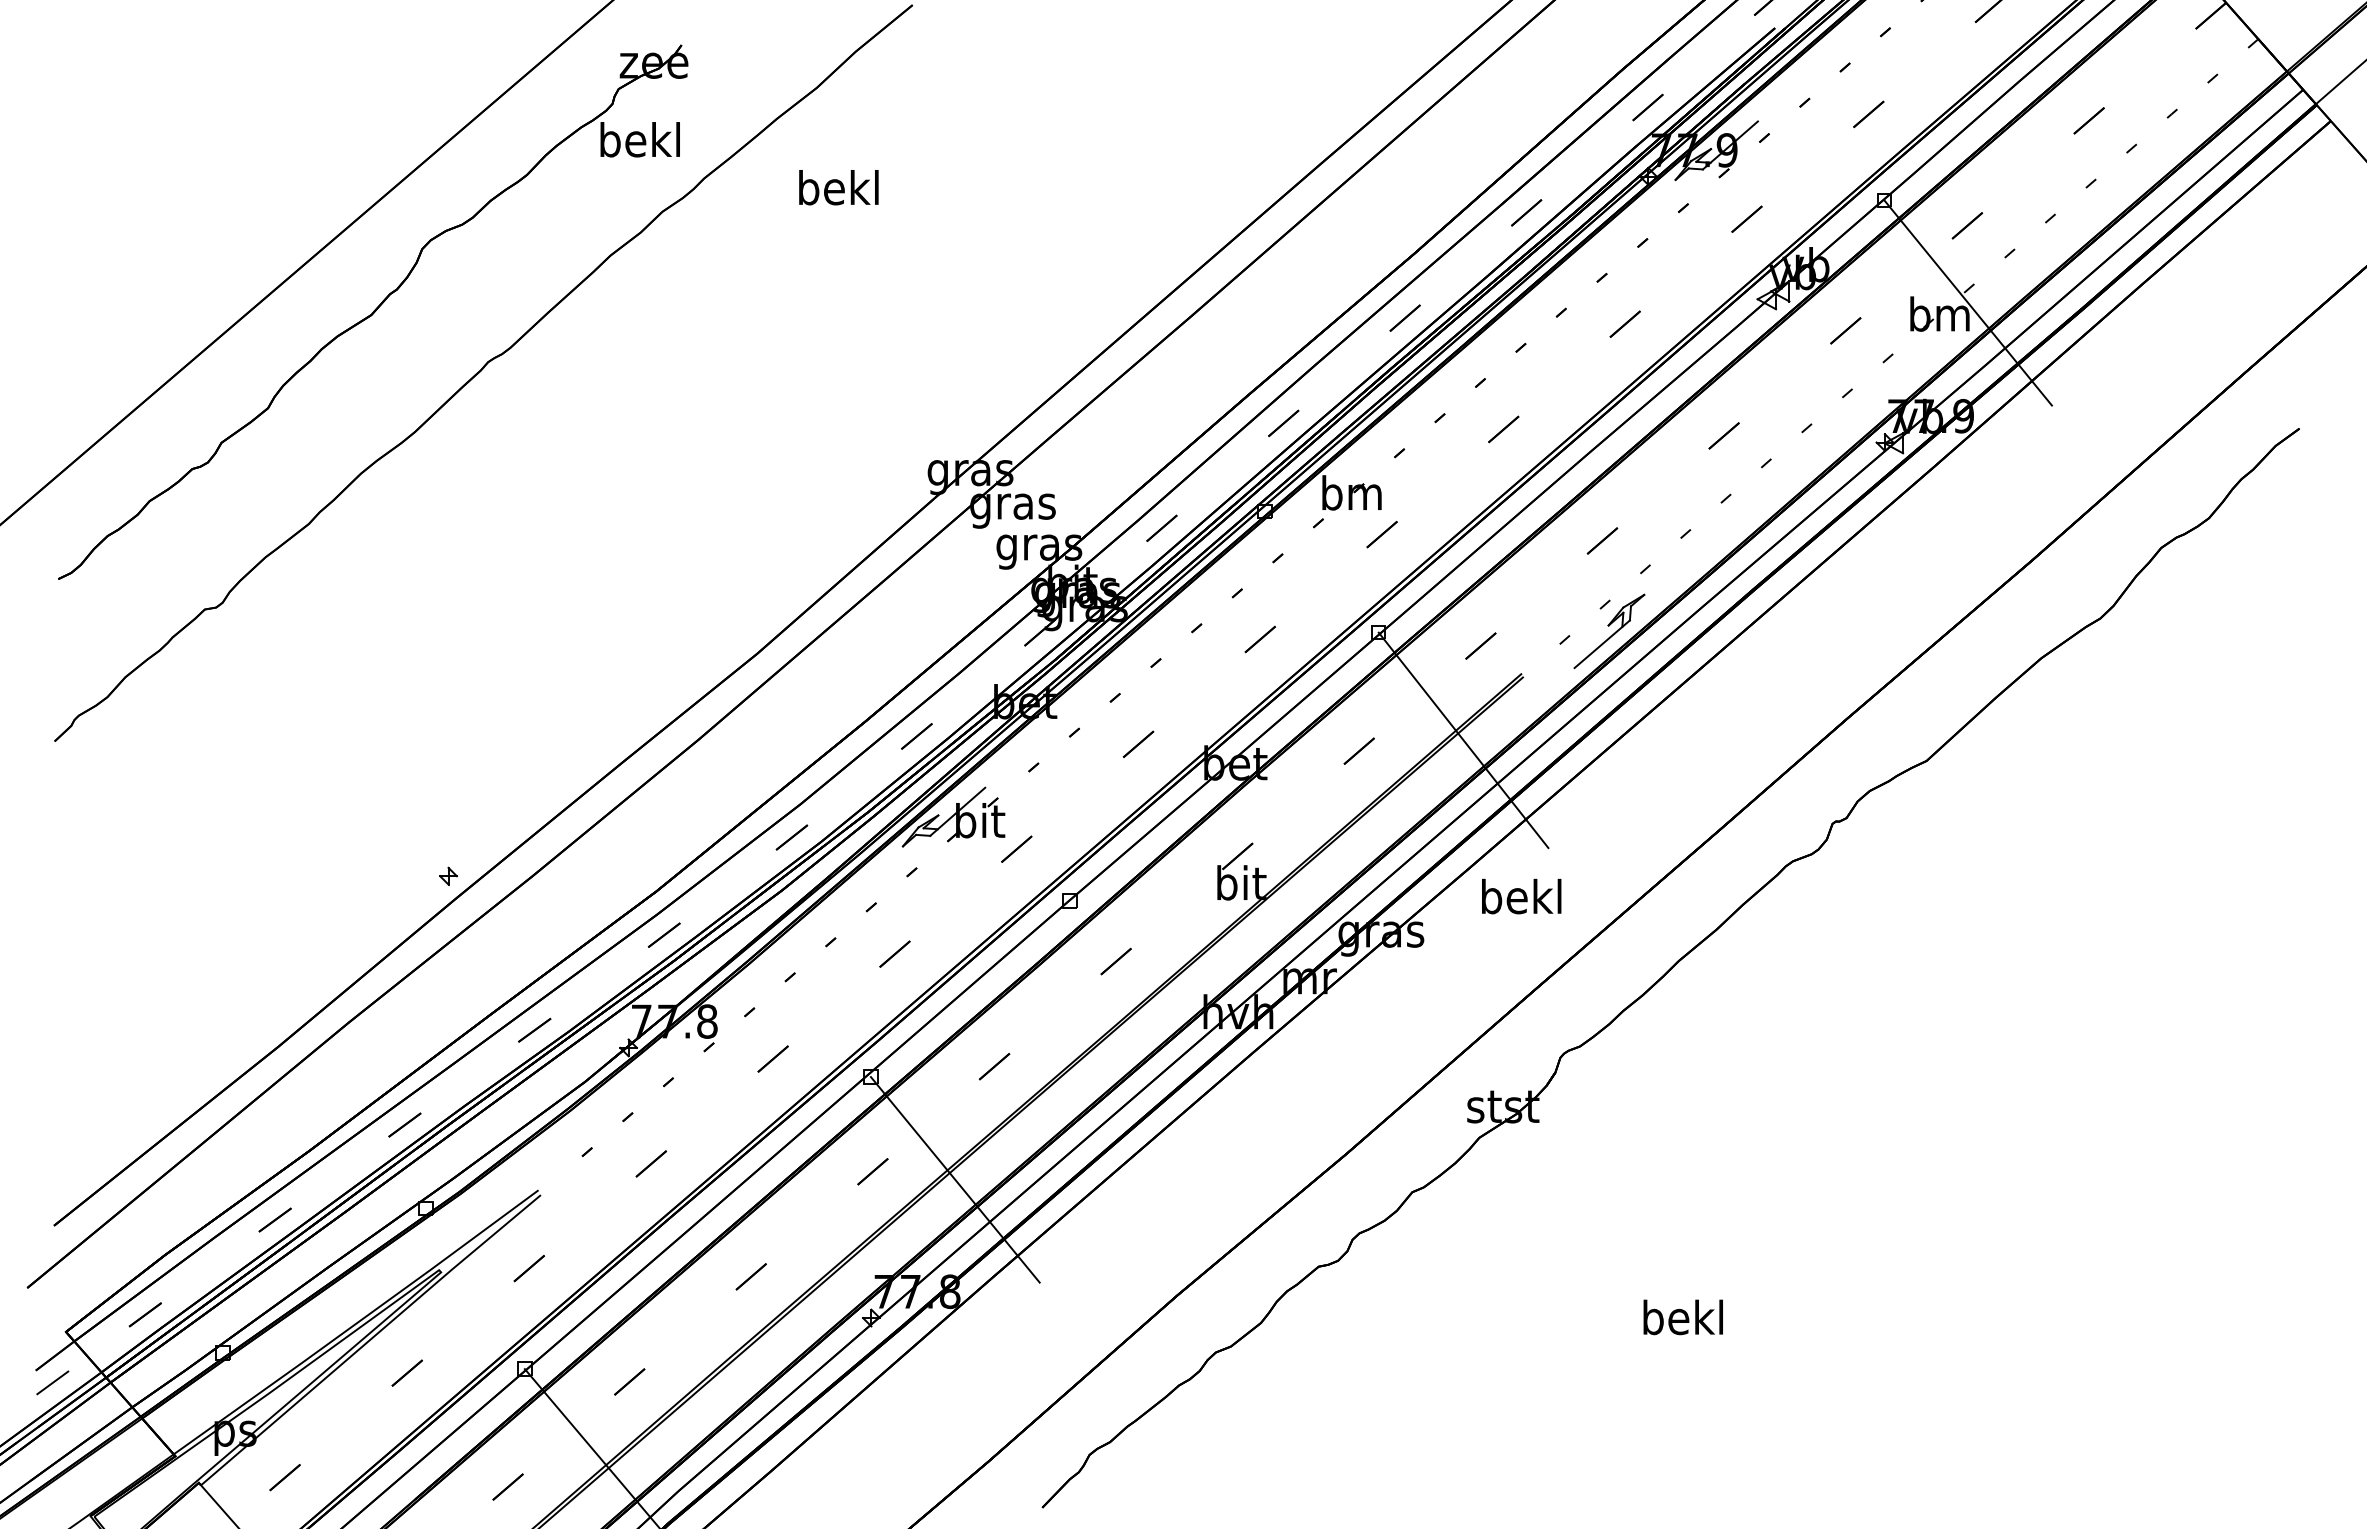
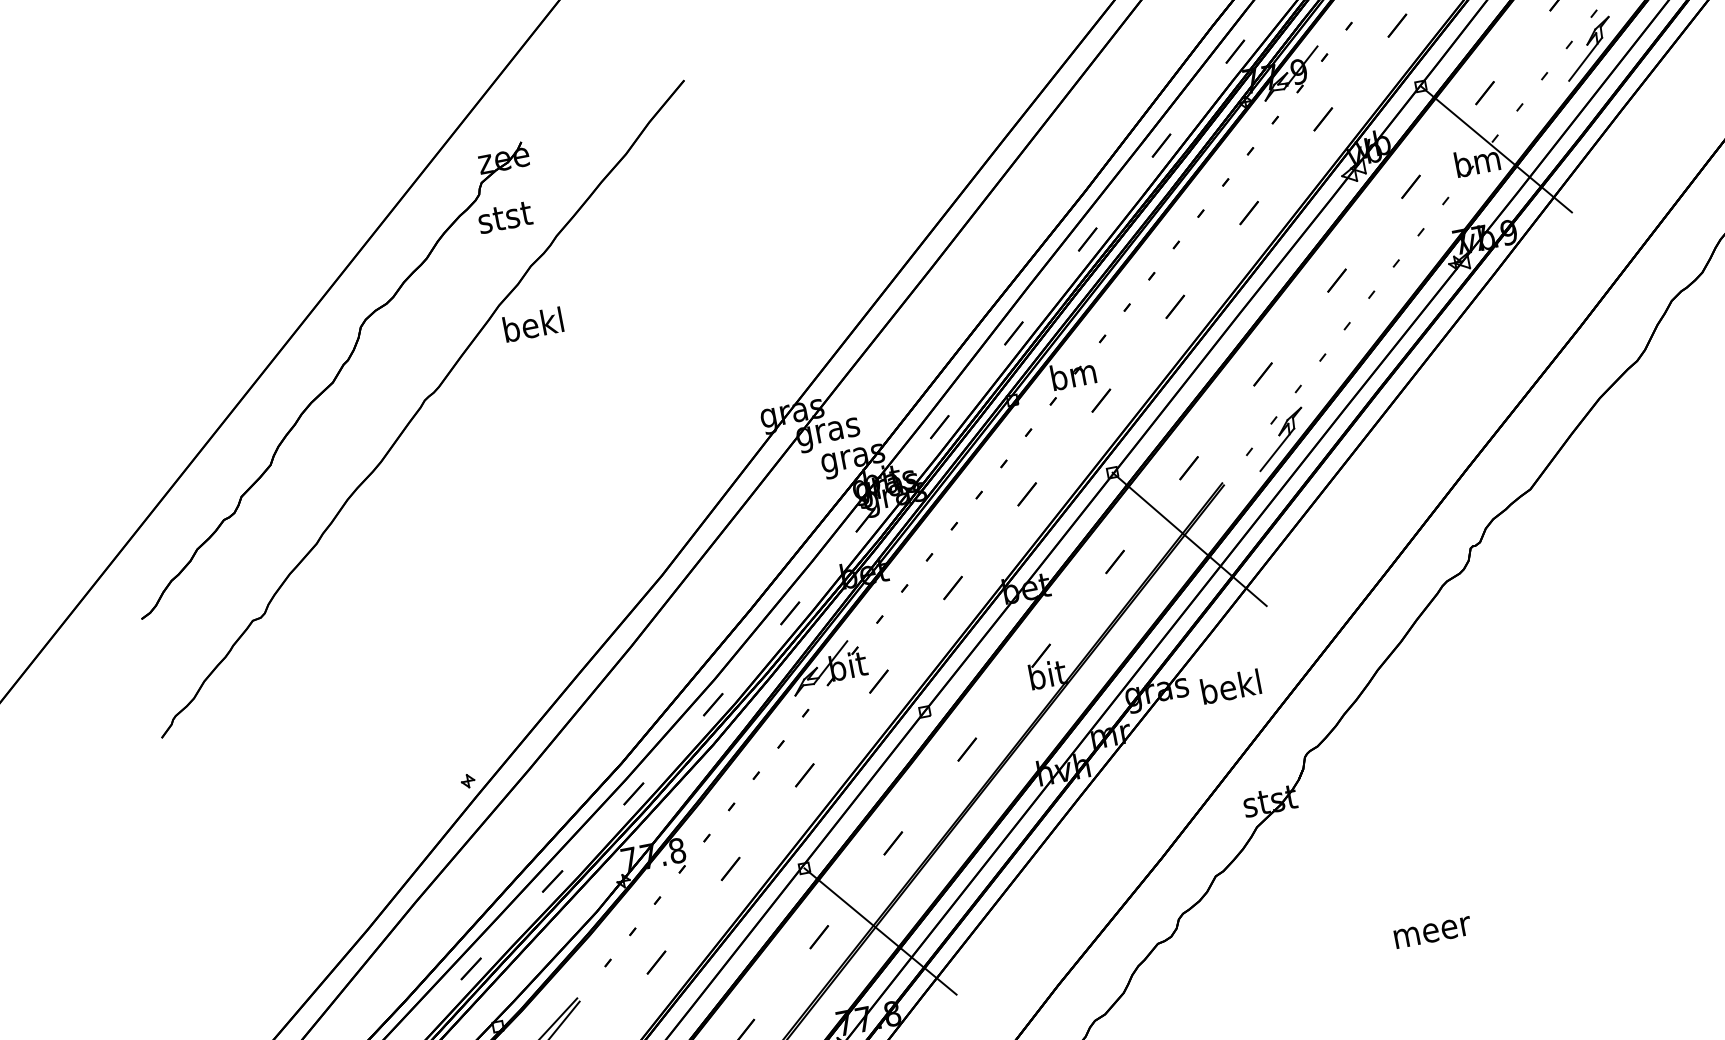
text: (639, 139) -> (503, 216), bekl -> stst
text: (838, 187) -> (533, 324), moved
part: (2115, 193) -> (1588, 48), added
text: (1521, 896) -> (1230, 686), moved
text: (1685, 1317) -> (1432, 929), bekl -> meer

